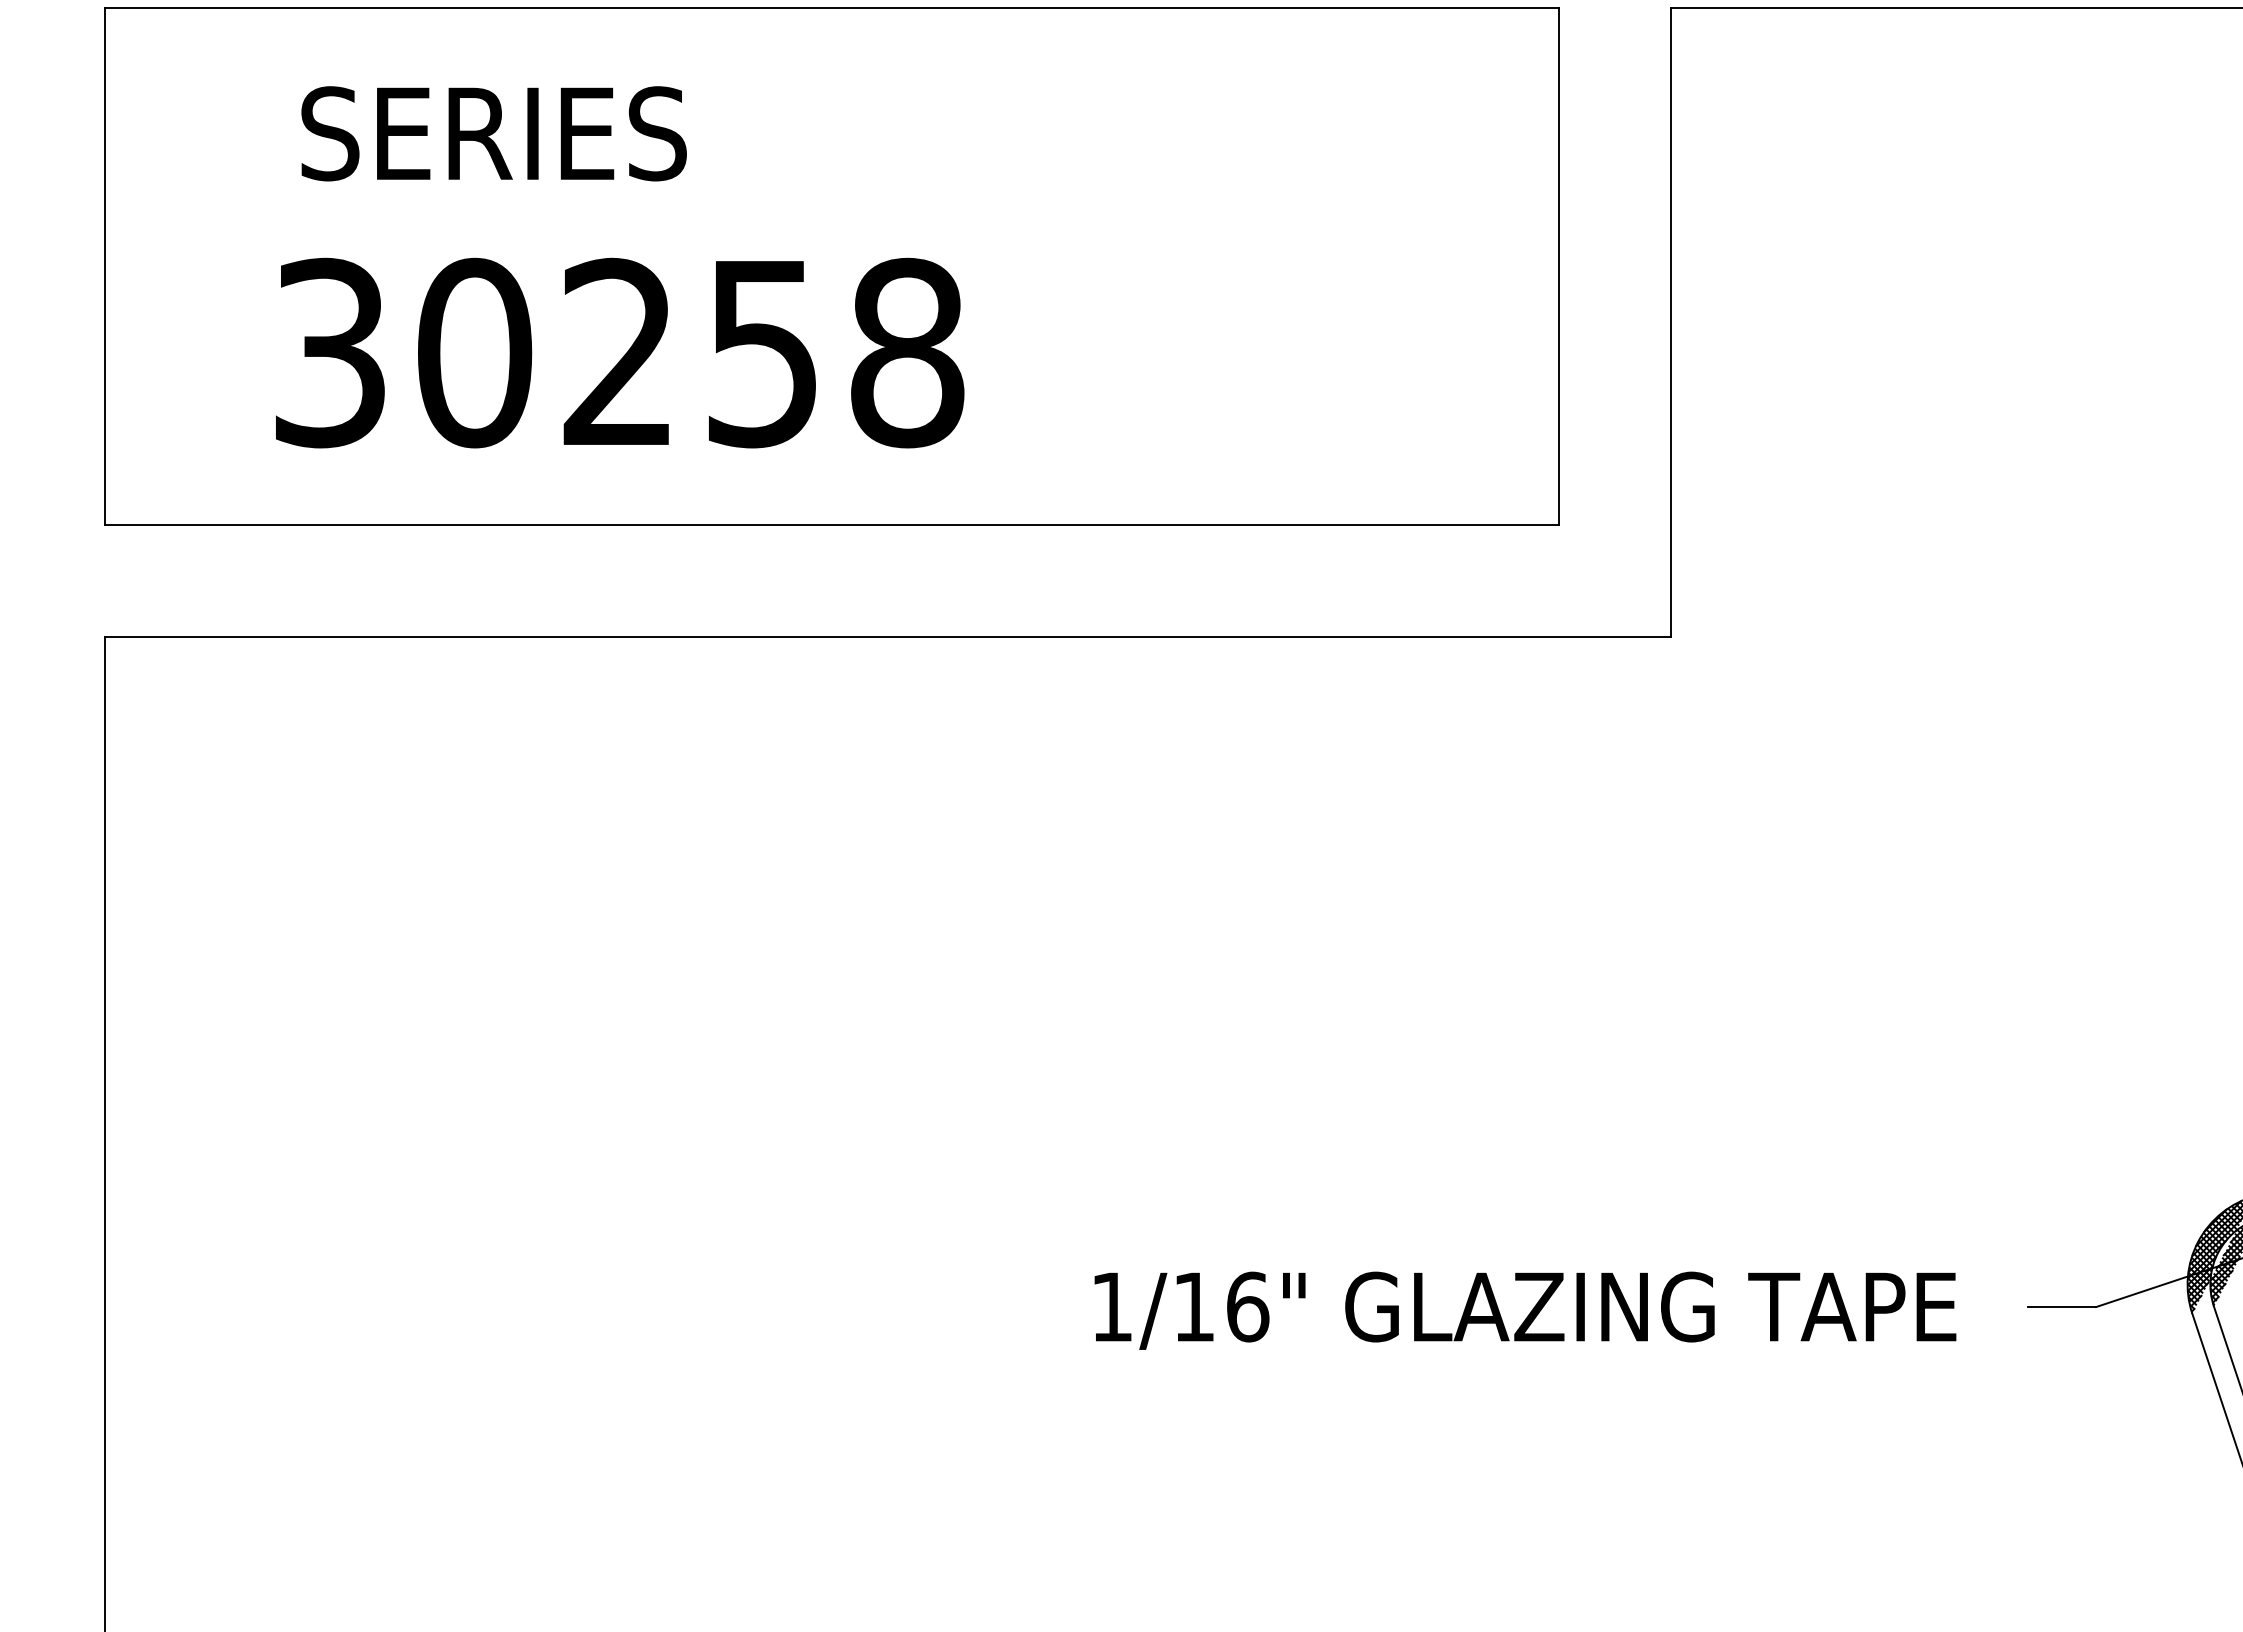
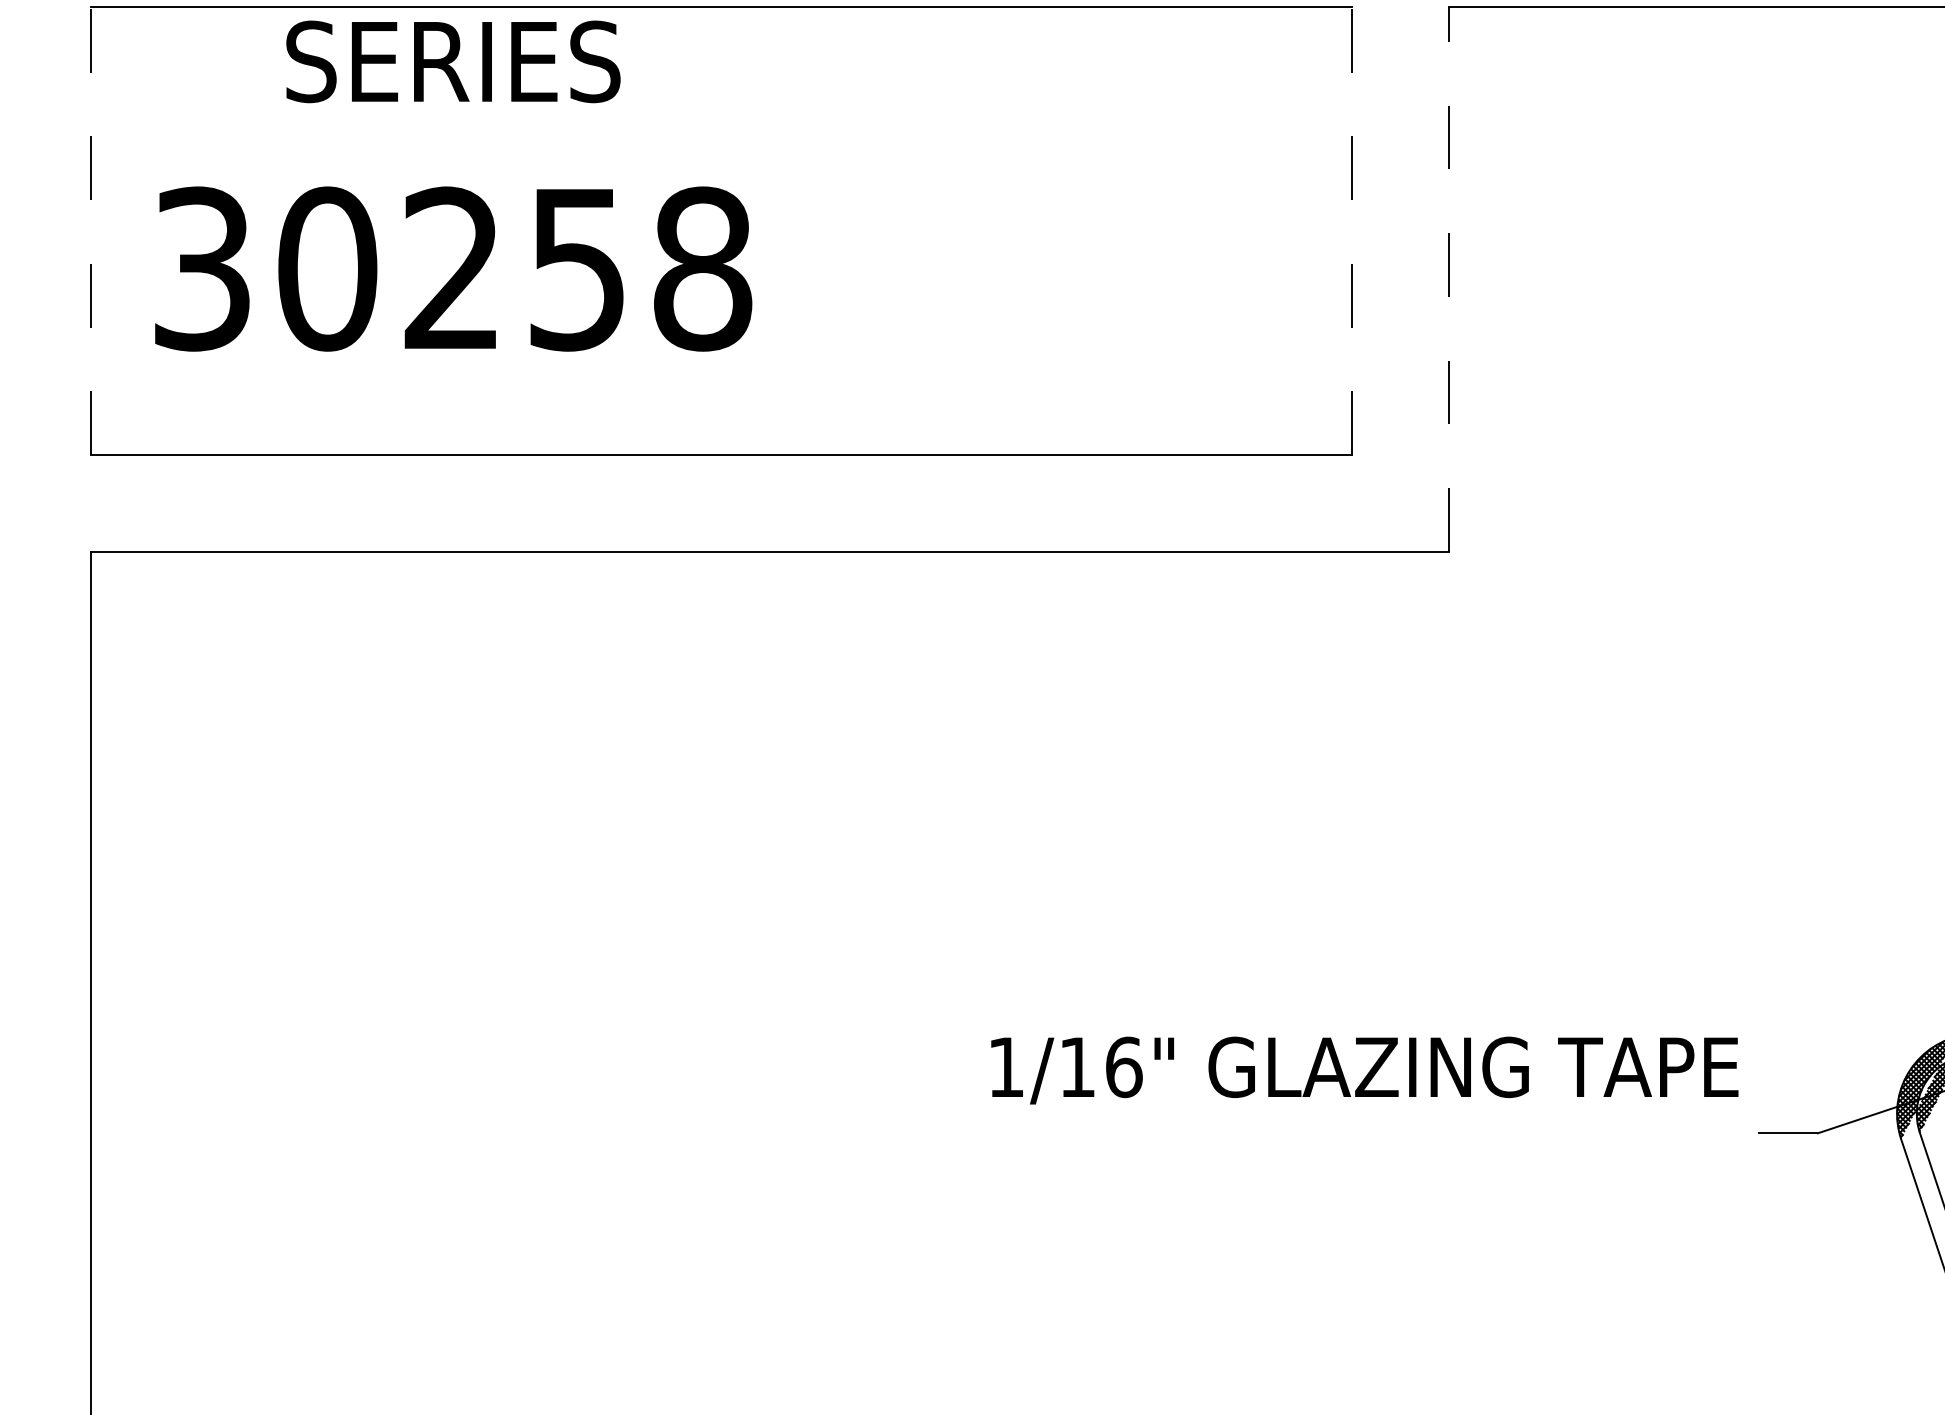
text: (494, 133) -> (453, 61), moved
line: (104, 265) -> (90, 230), solid -> dashed
line: (1558, 265) -> (1351, 230), solid -> dashed
line: (1670, 322) -> (1448, 279), solid -> dashed
text: (619, 352) -> (453, 268), moved
text: (1525, 1310) -> (1364, 1070), moved

